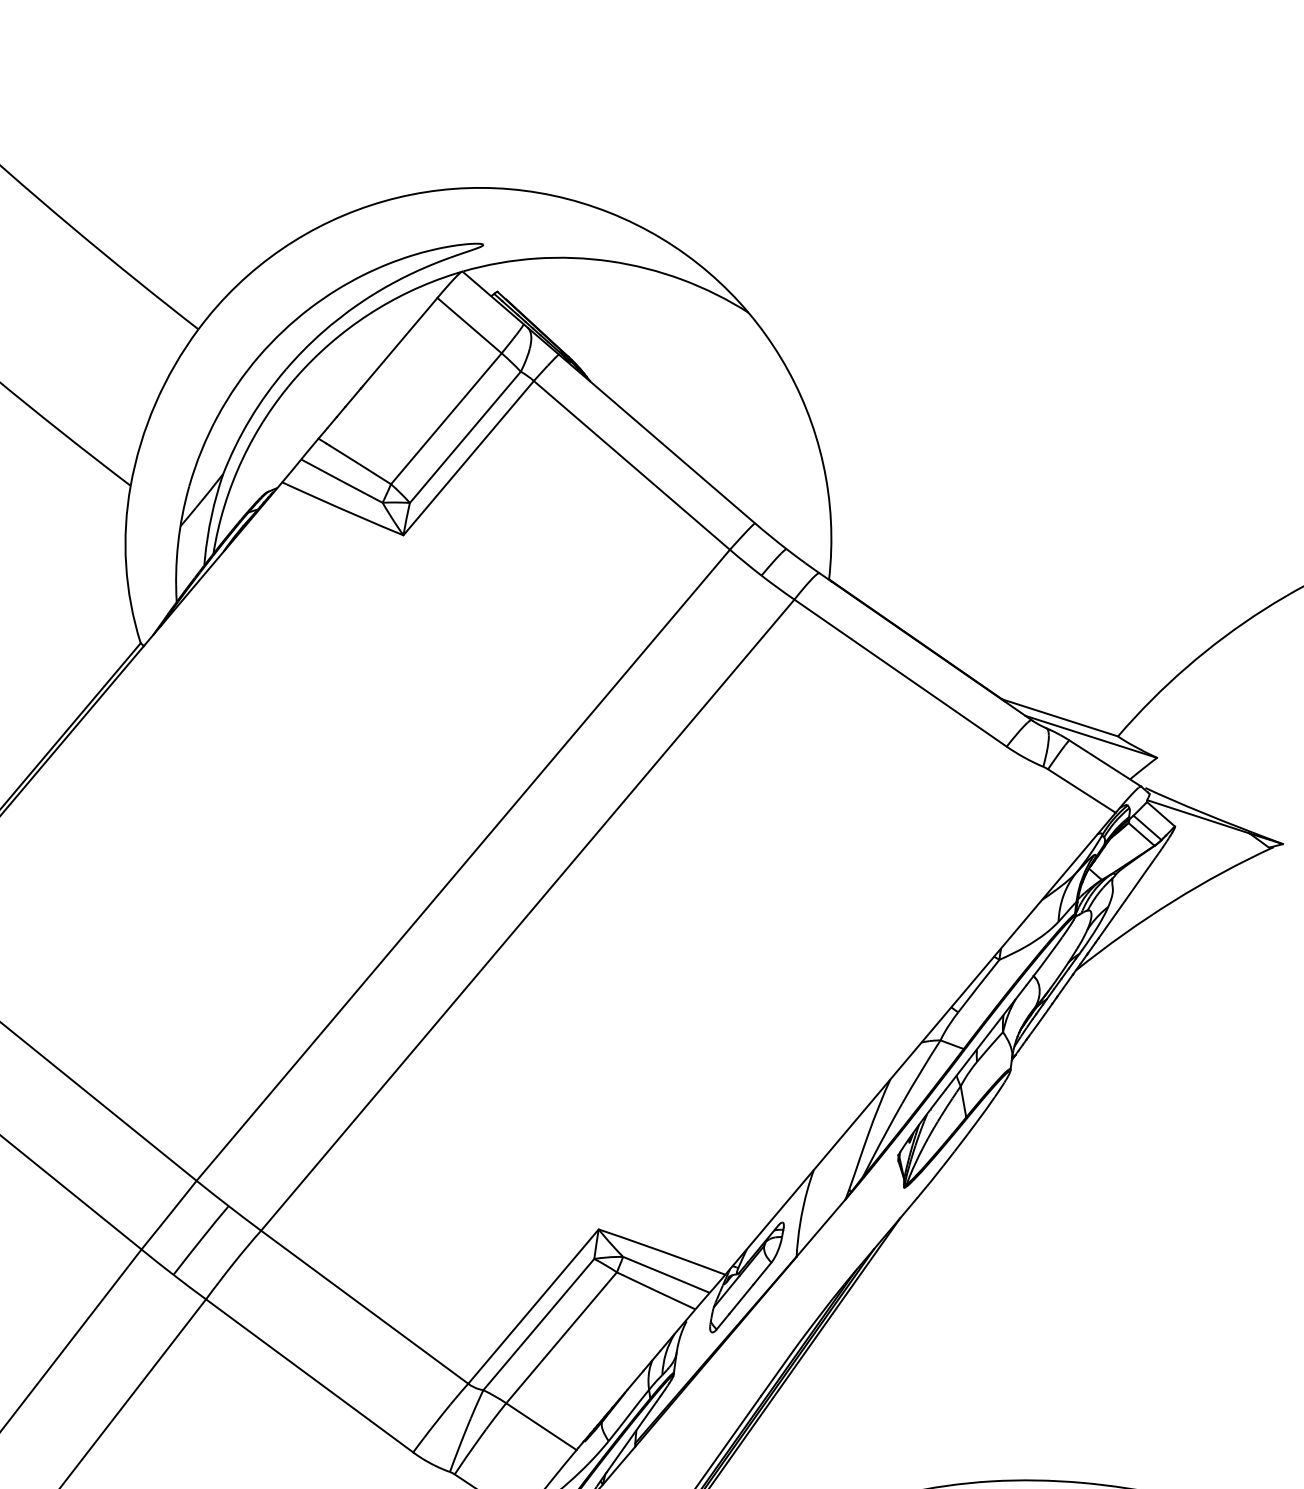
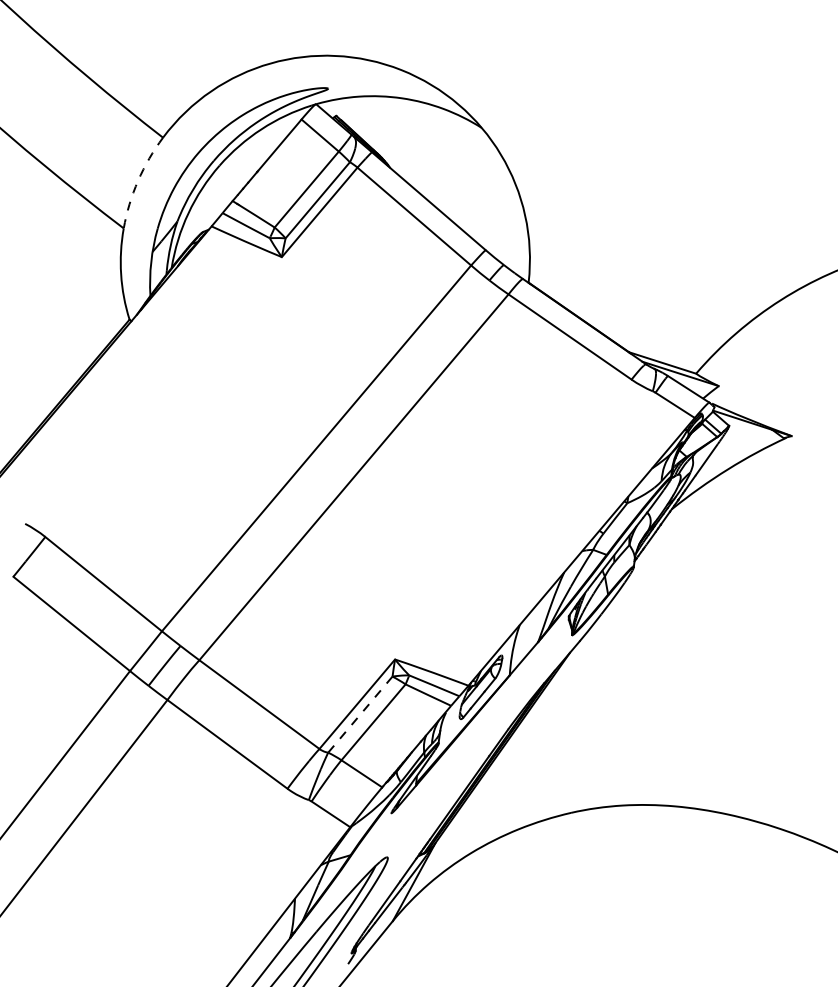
arc: (156, 403) -> (138, 180), solid -> dashed
line: (539, 1324) -> (360, 714), solid -> dashed

